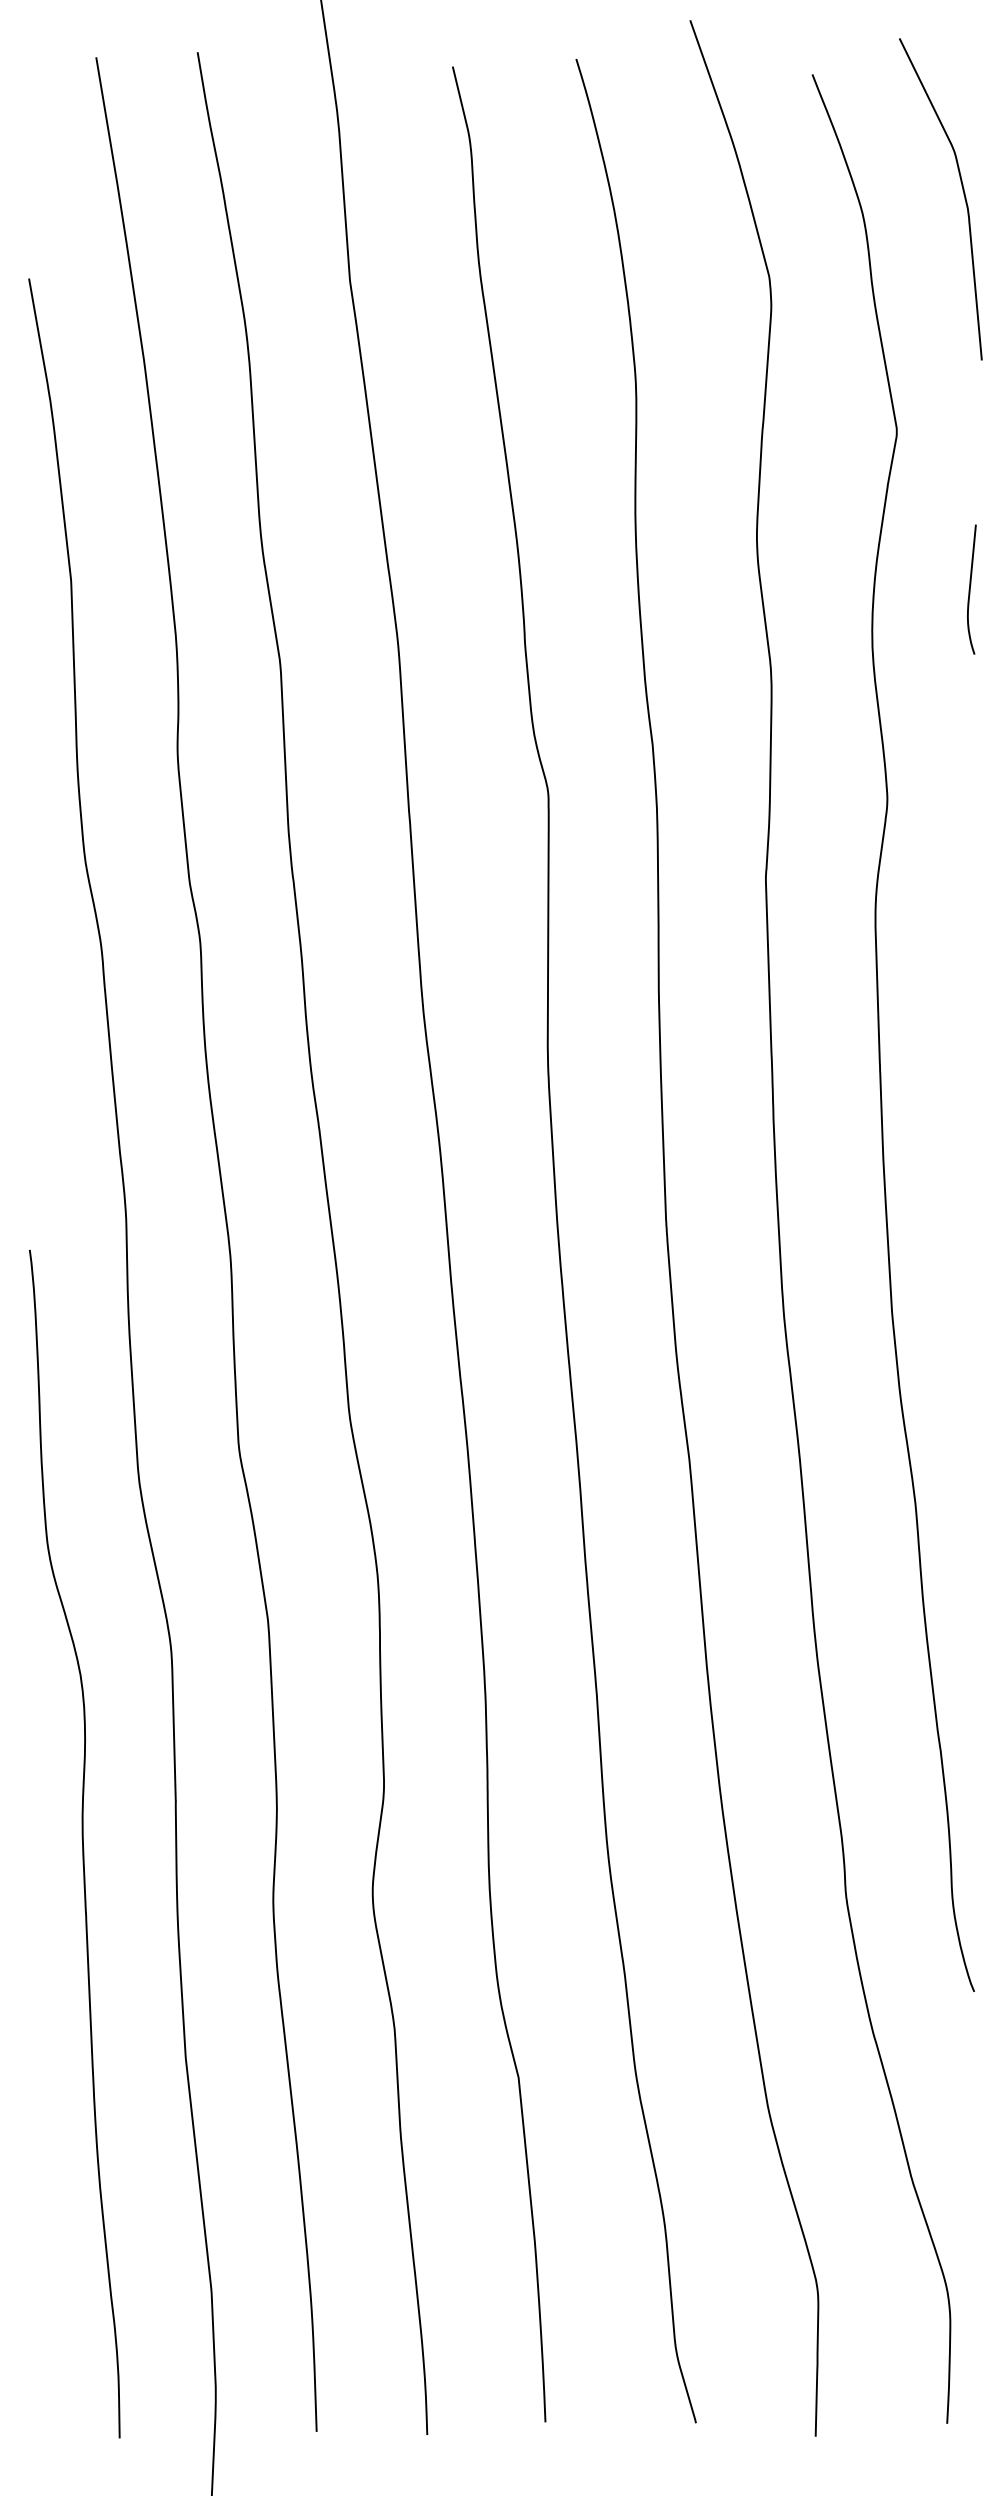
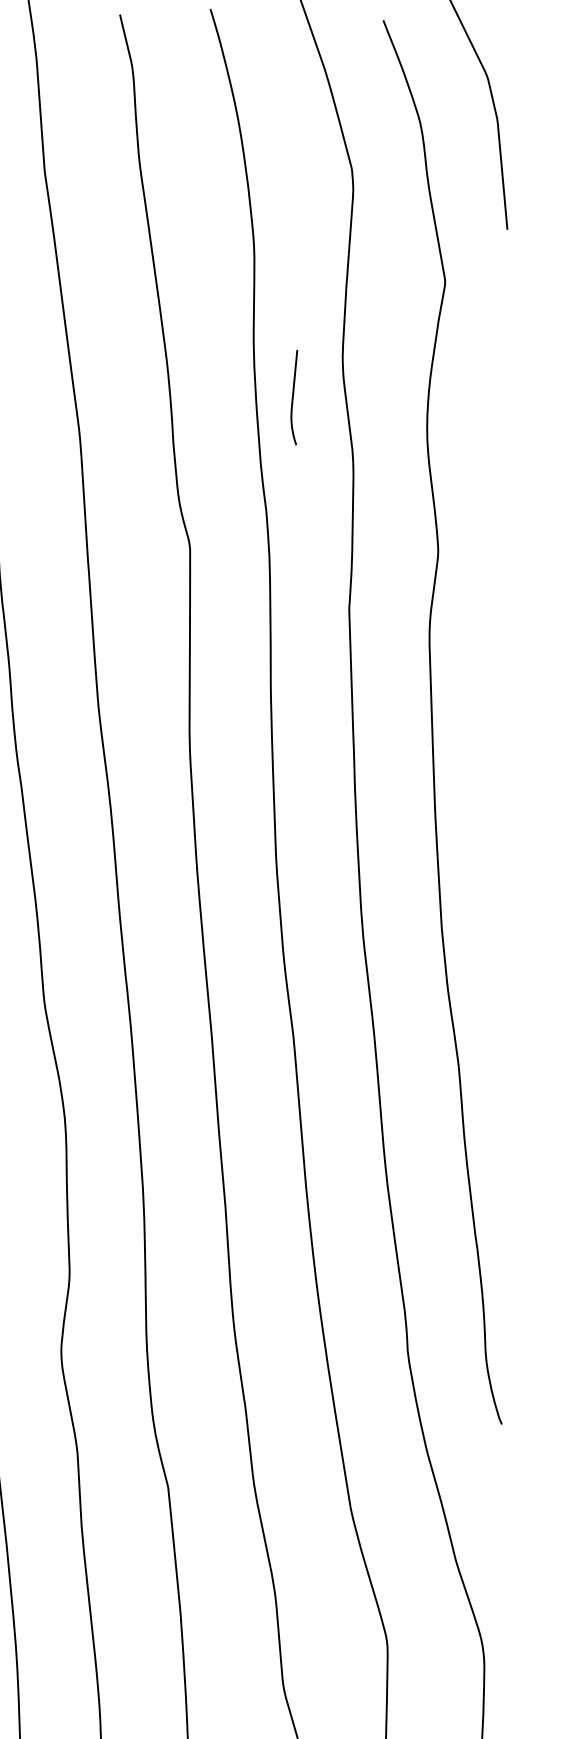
curve: (970, 589) -> (293, 397), moved

